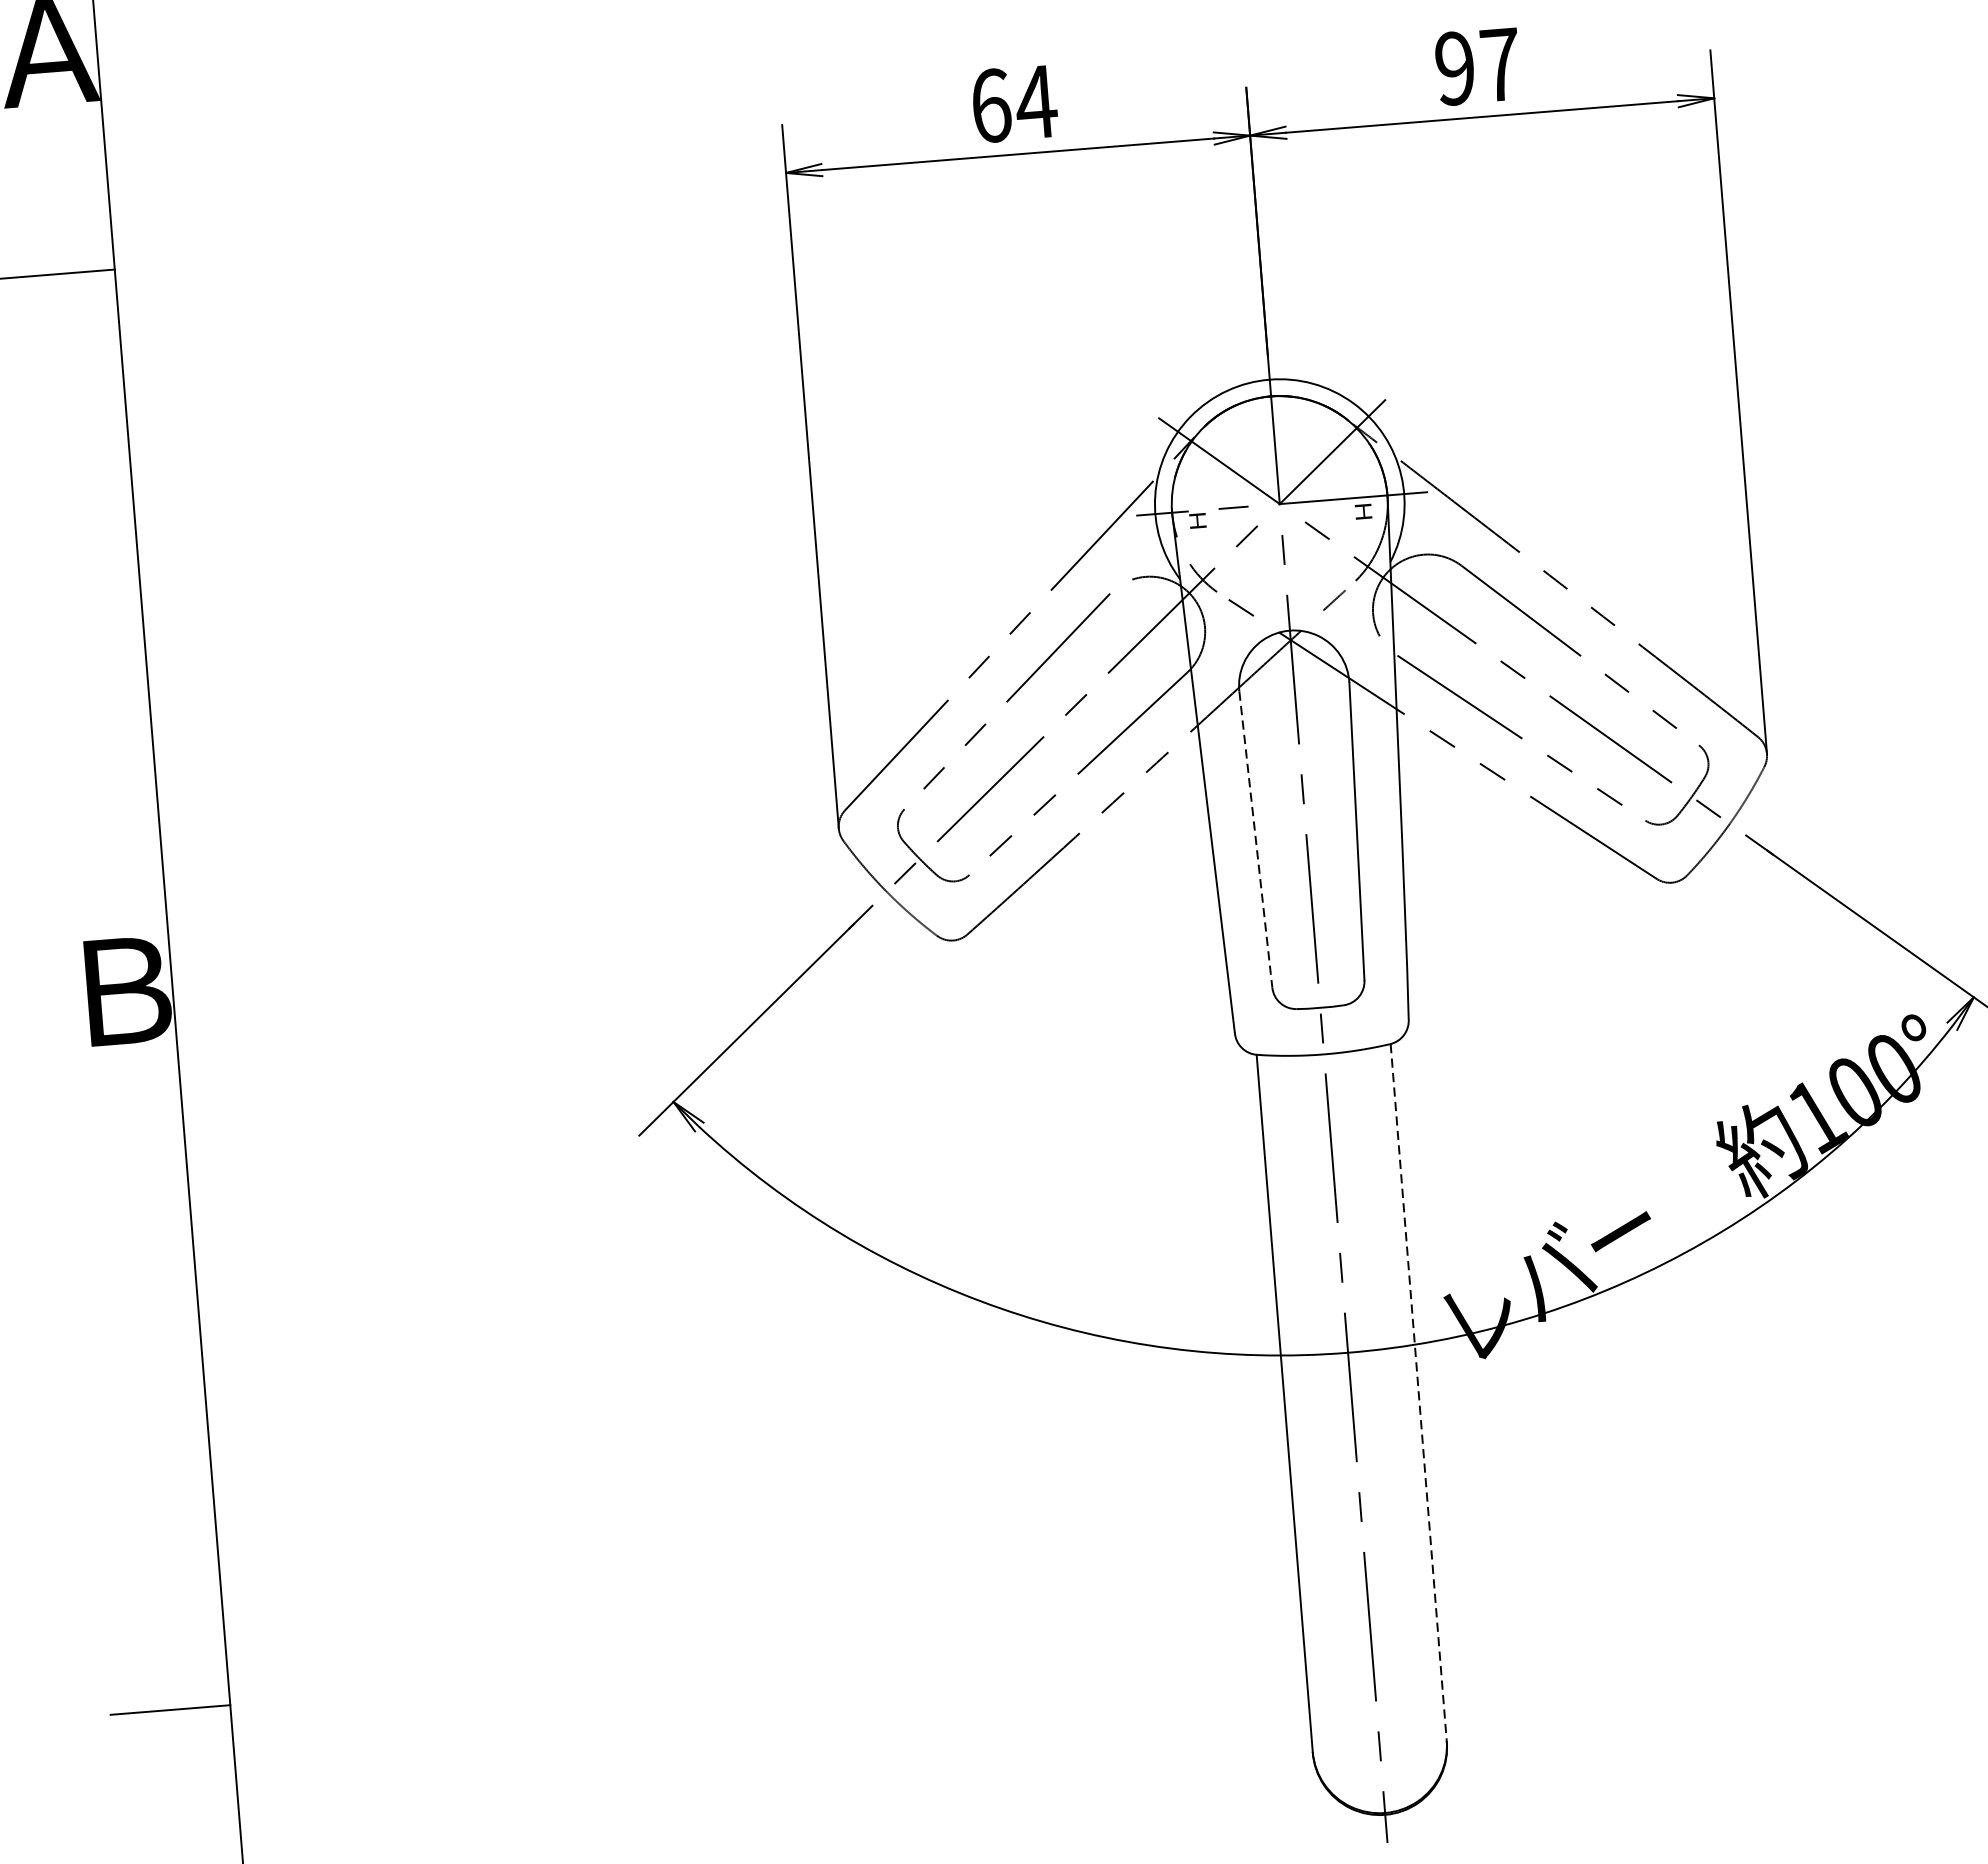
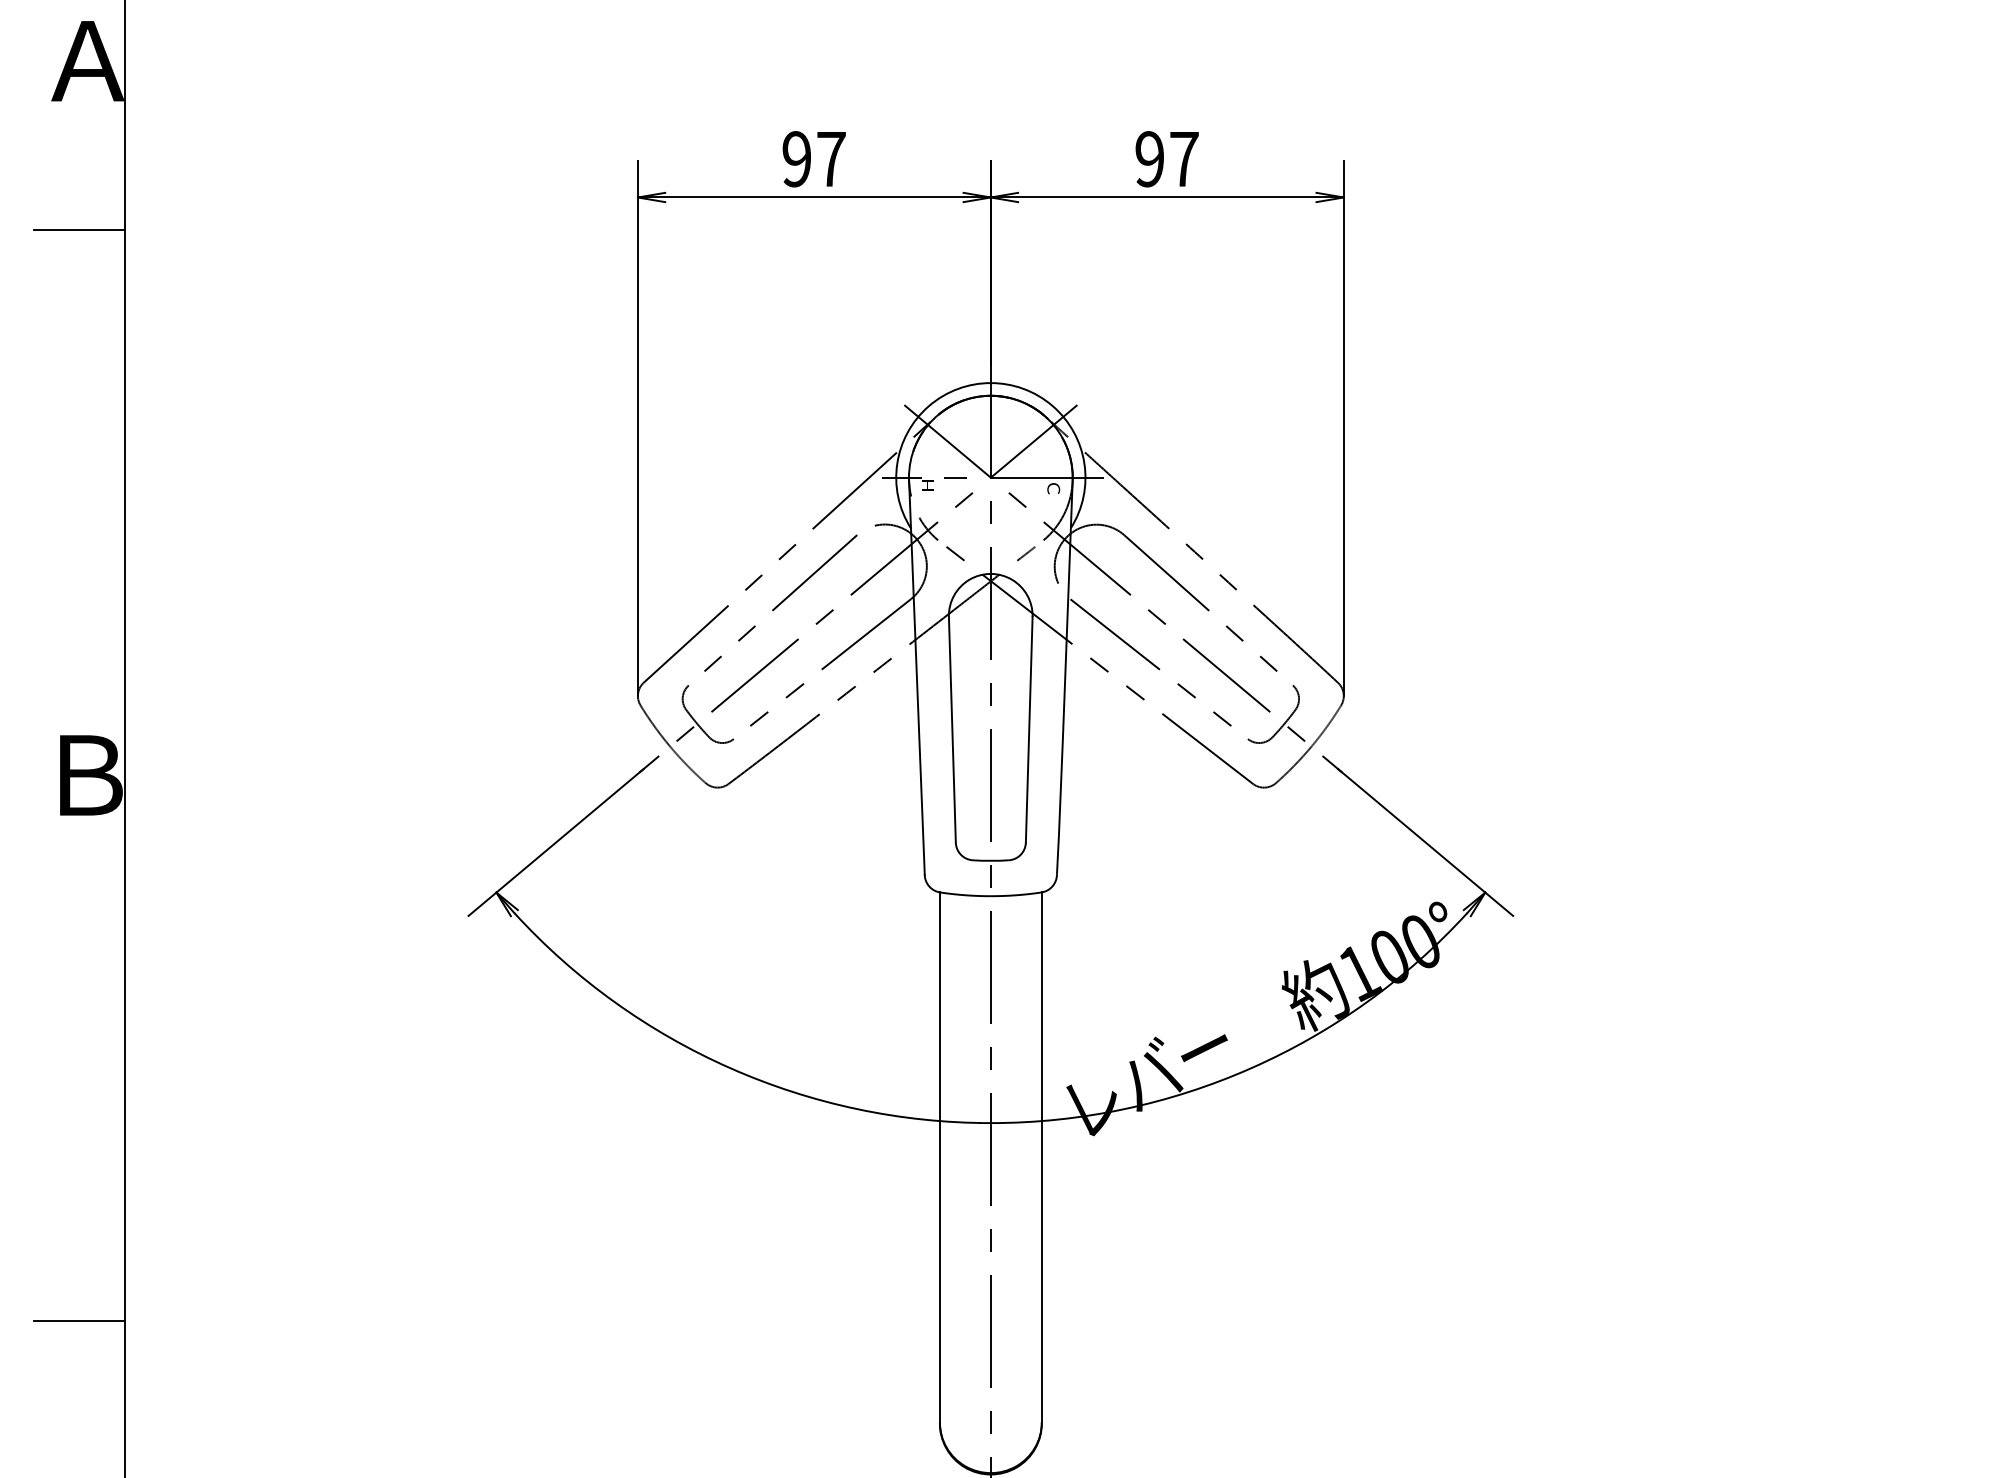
text: (1014, 104) -> (814, 159), 64 -> 97
text: (1363, 511) -> (1053, 488), Ｈ -> Ｃ
line: (1255, 839) -> (952, 729), dashed -> solid
line: (1418, 1392) -> (1041, 1157), dashed -> solid

